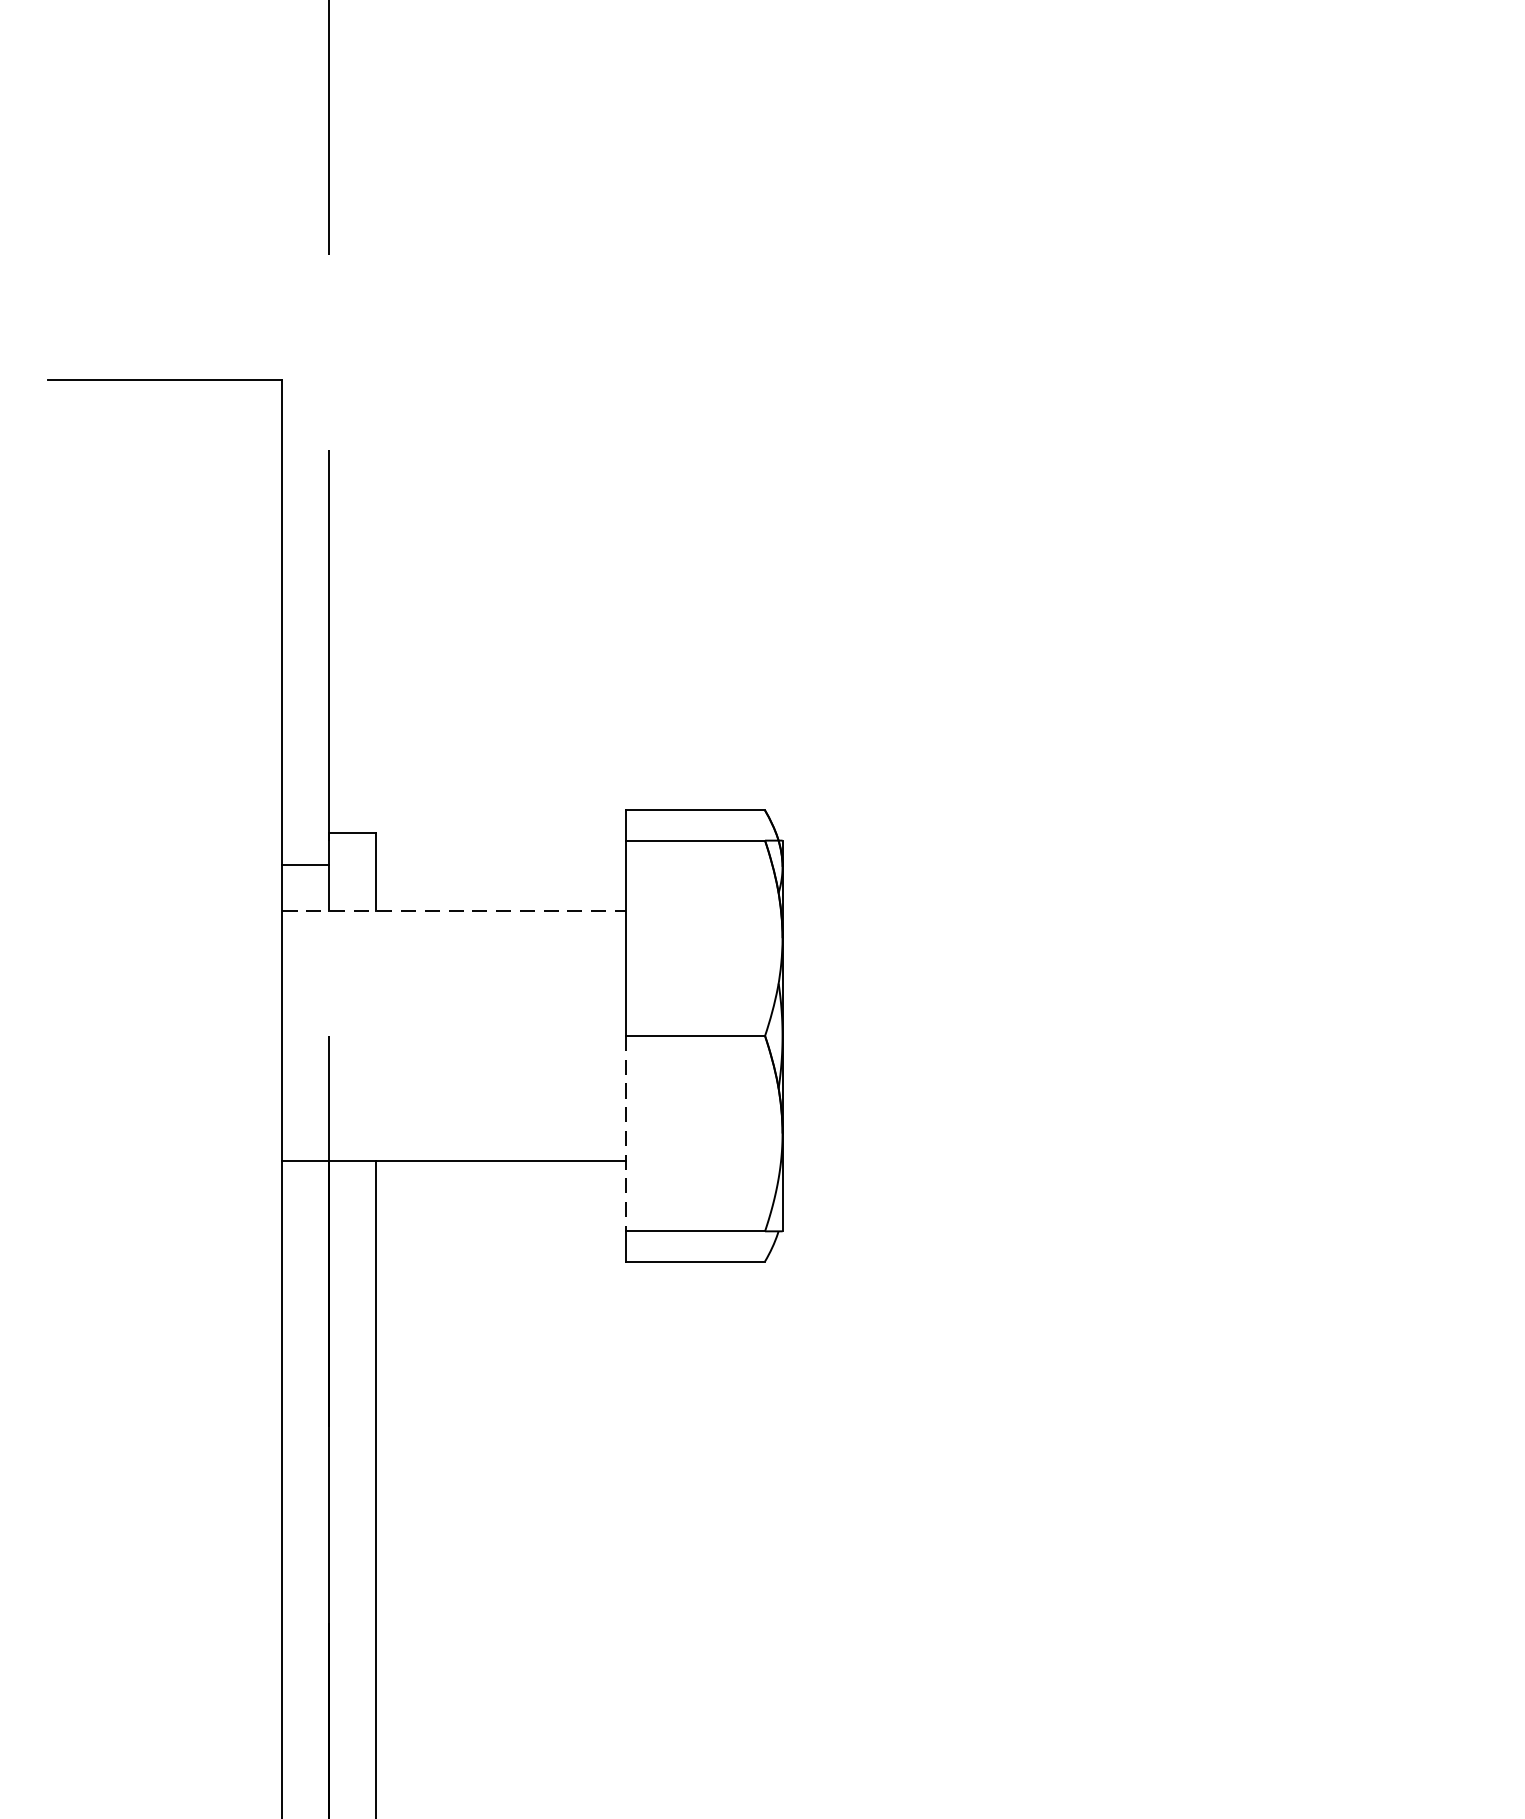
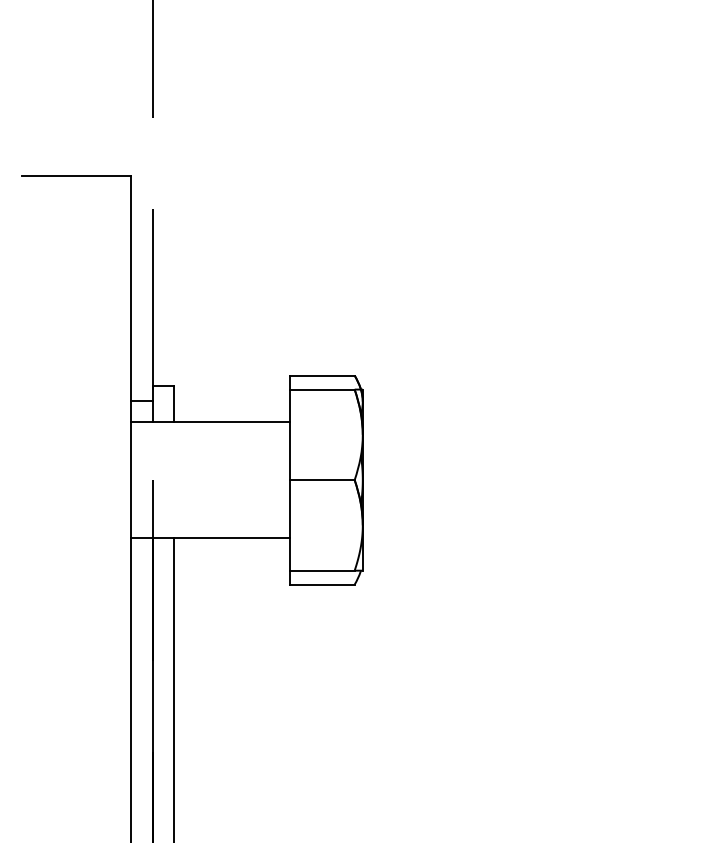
line: (453, 911) -> (210, 422), dashed -> solid
line: (626, 1133) -> (290, 525), dashed -> solid

